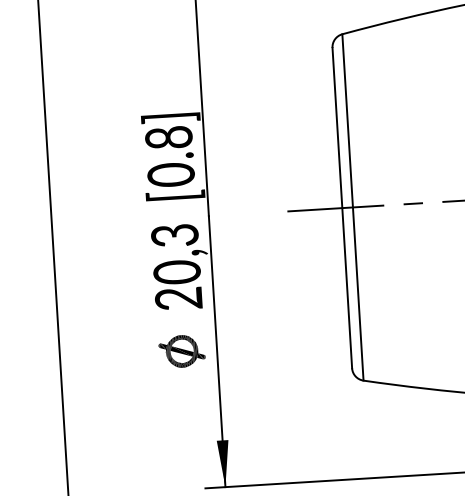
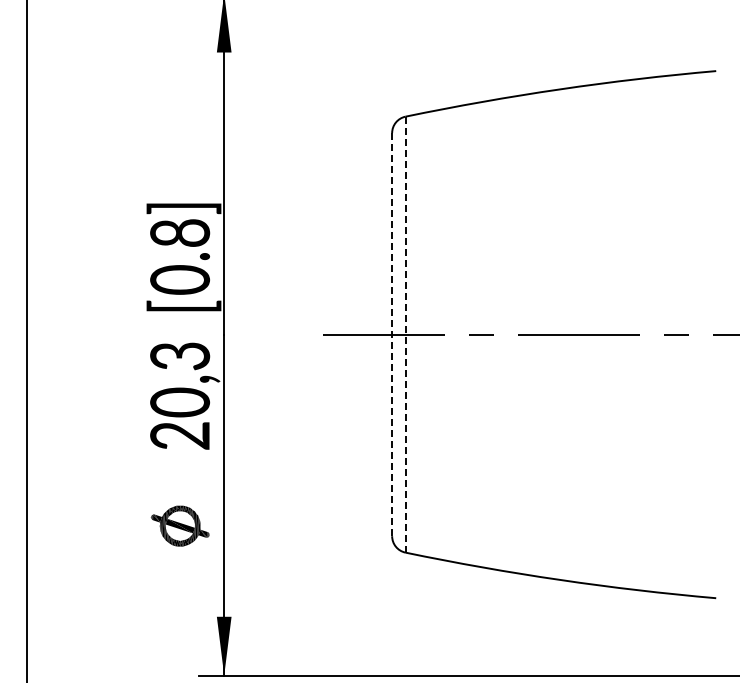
line: (342, 207) -> (392, 334), solid -> dashed
line: (352, 207) -> (405, 334), solid -> dashed
part: (181, 350) -> (179, 525), moved

